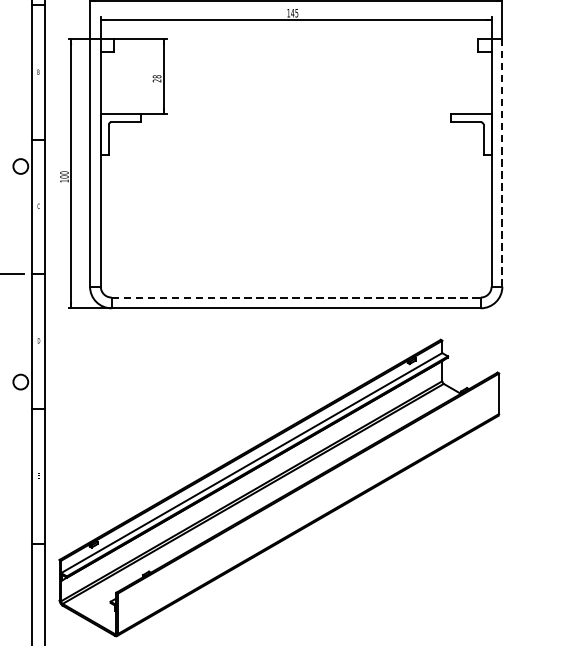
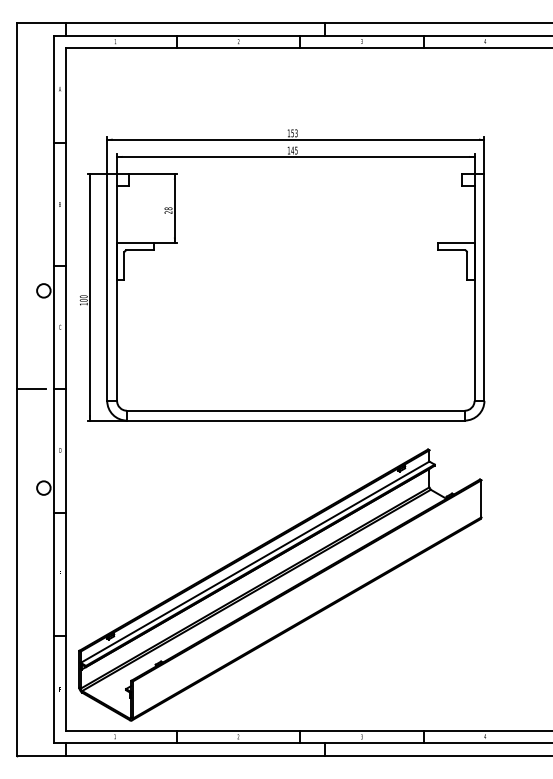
line: (502, 161) -> (484, 286), dashed -> solid
line: (295, 297) -> (295, 410), dashed -> solid

